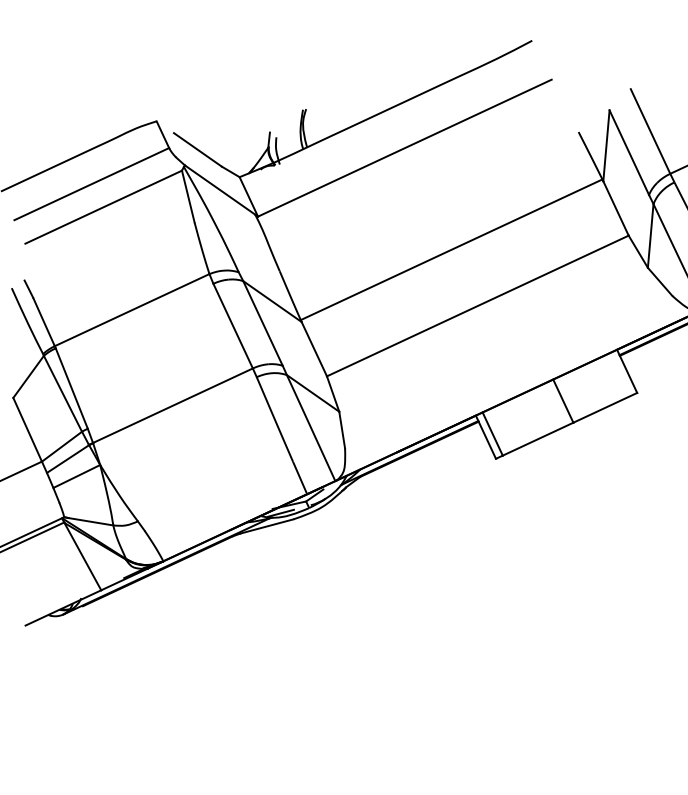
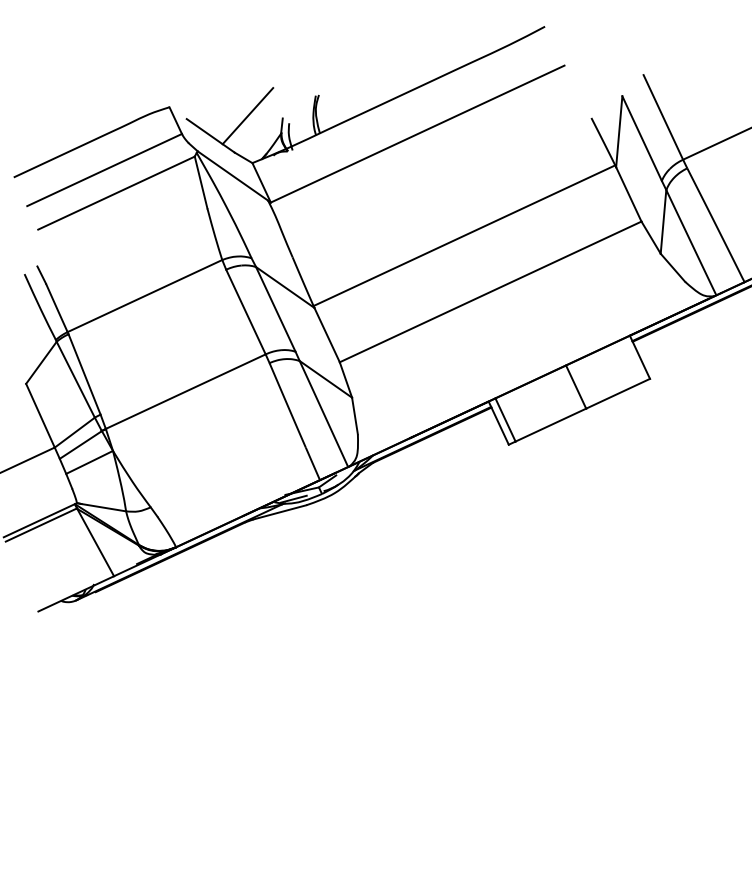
line: (234, 130) -> (247, 116), added

